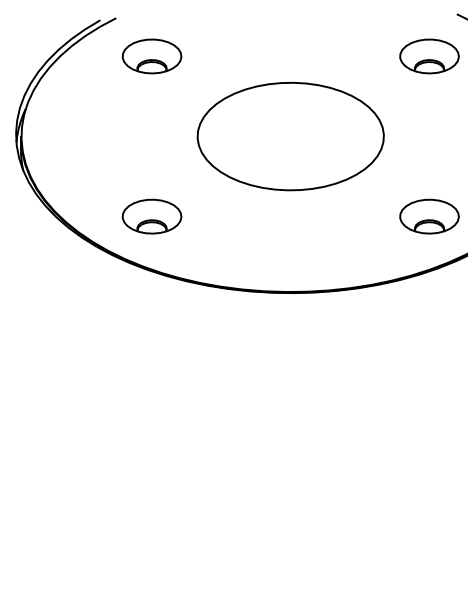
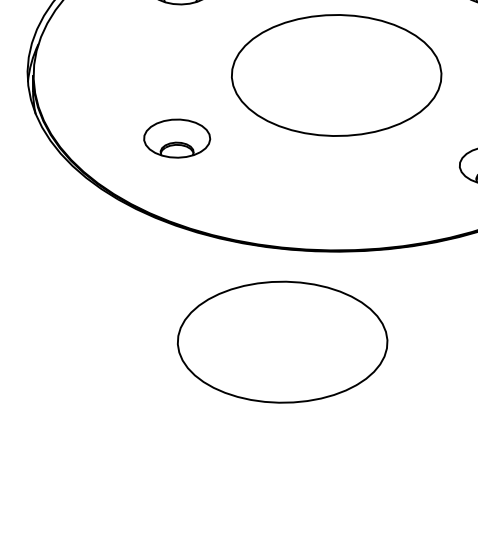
part: (151, 216) -> (176, 138), moved
part: (242, 373) -> (282, 342), added

